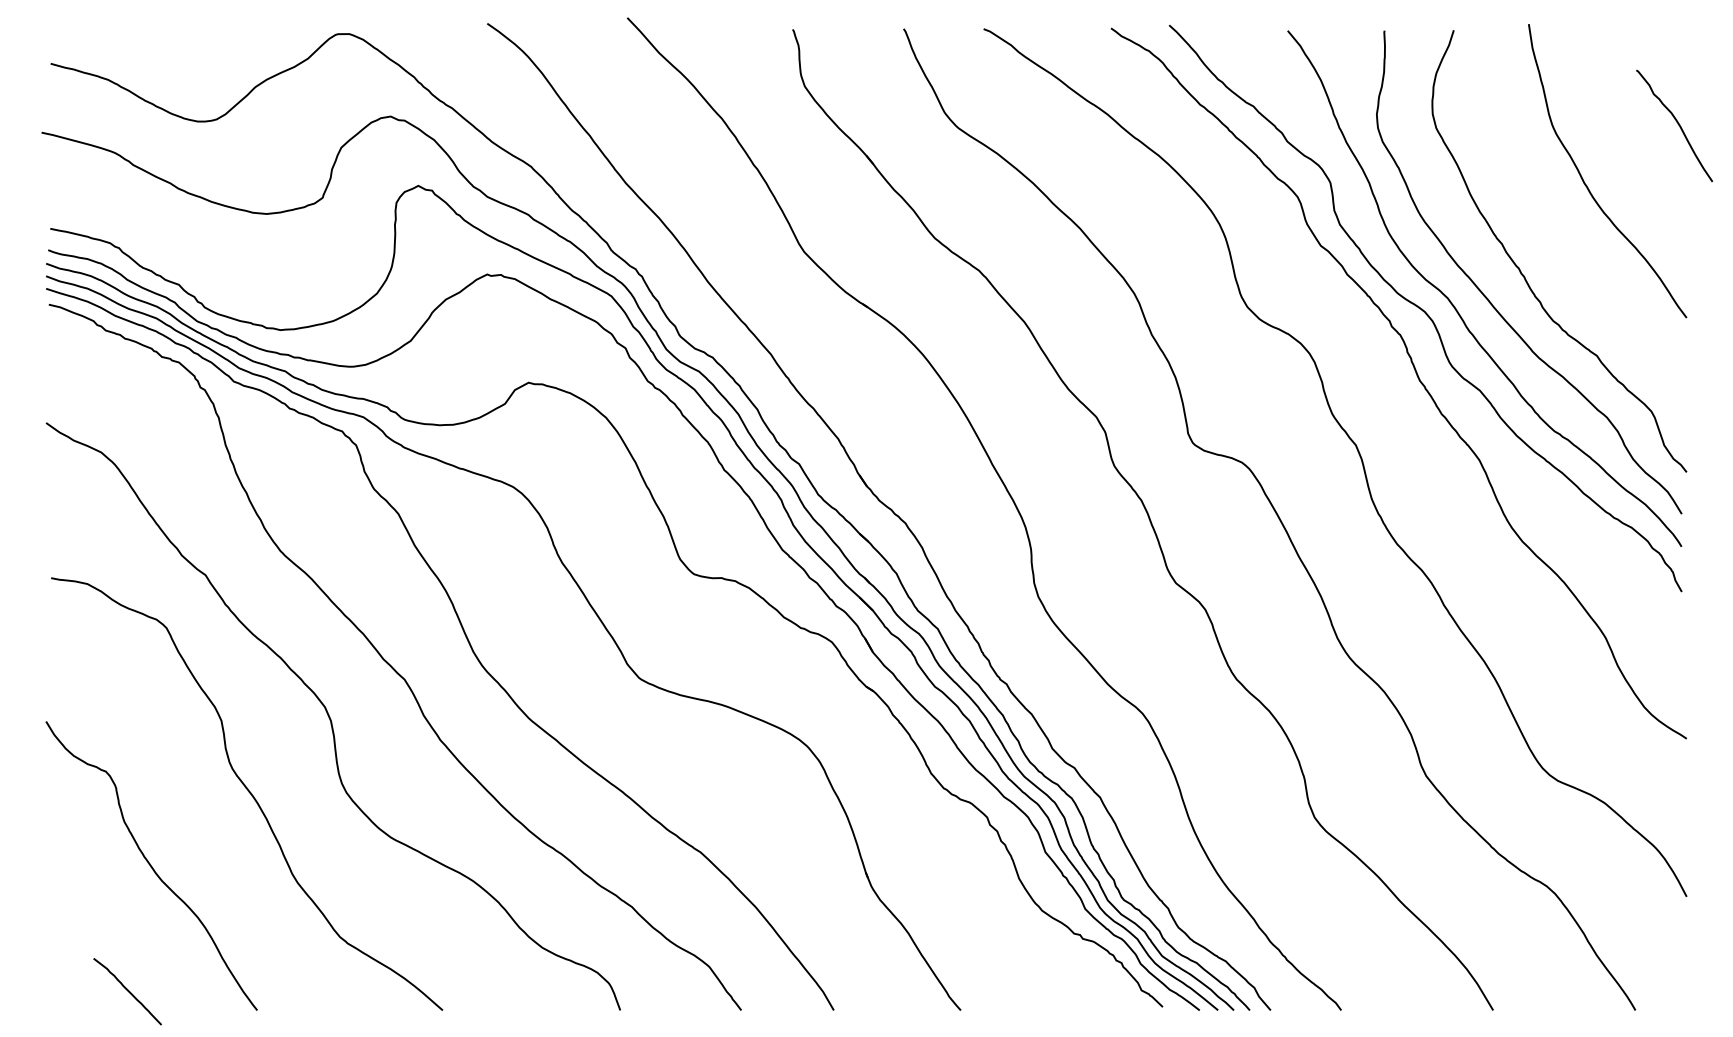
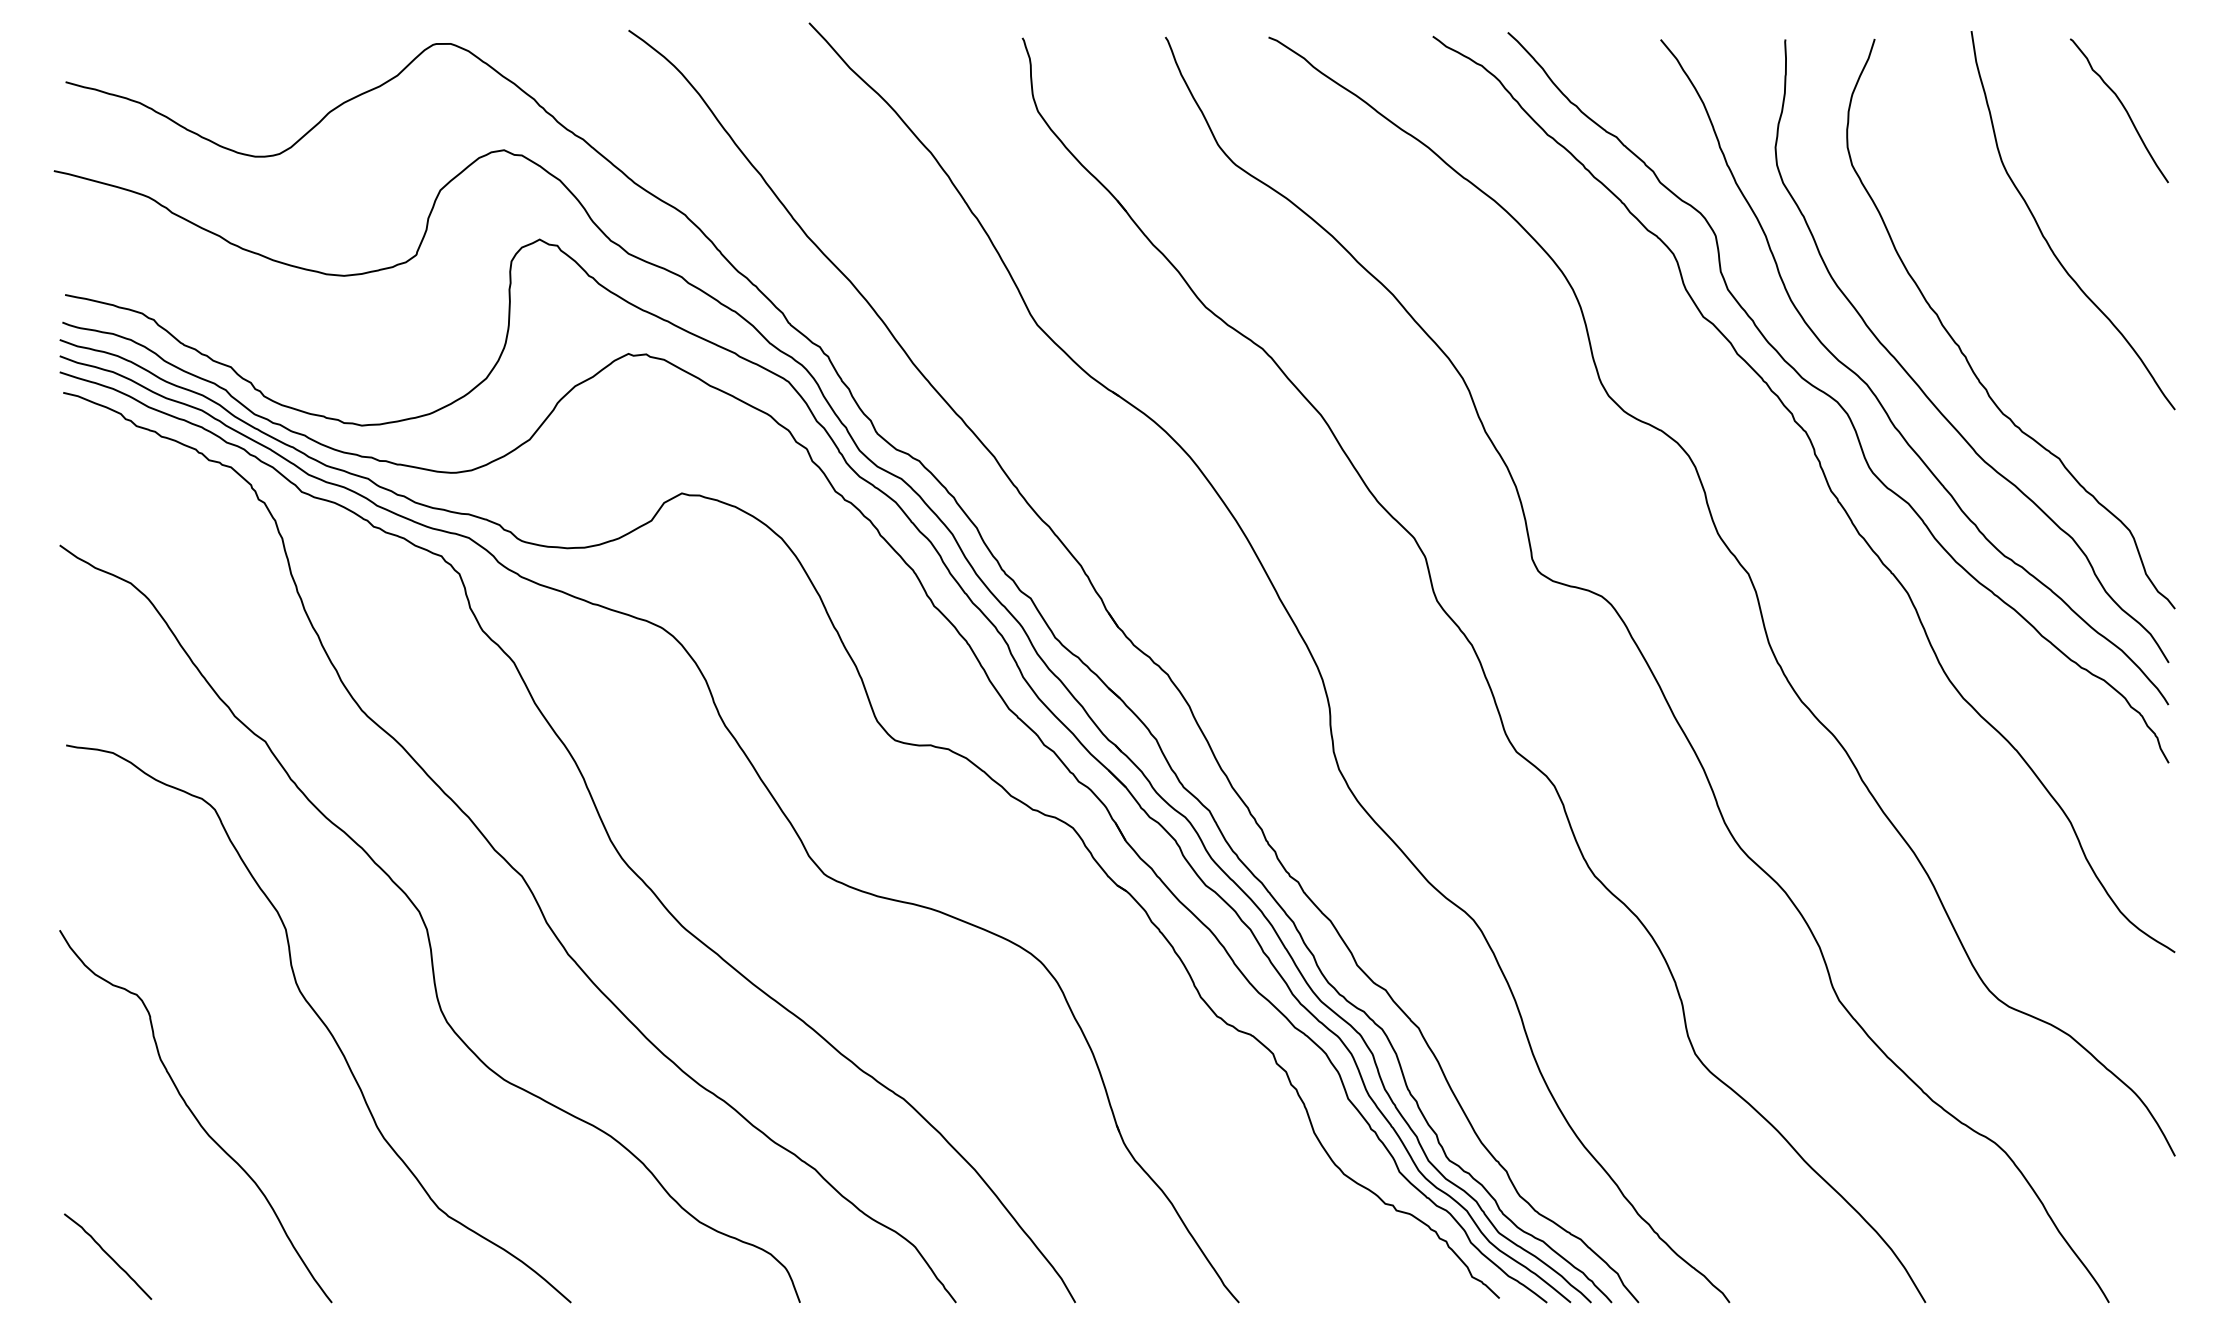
curve: (1677, 124) -> (2123, 108), moved
curve: (127, 991) -> (107, 1256), moved

